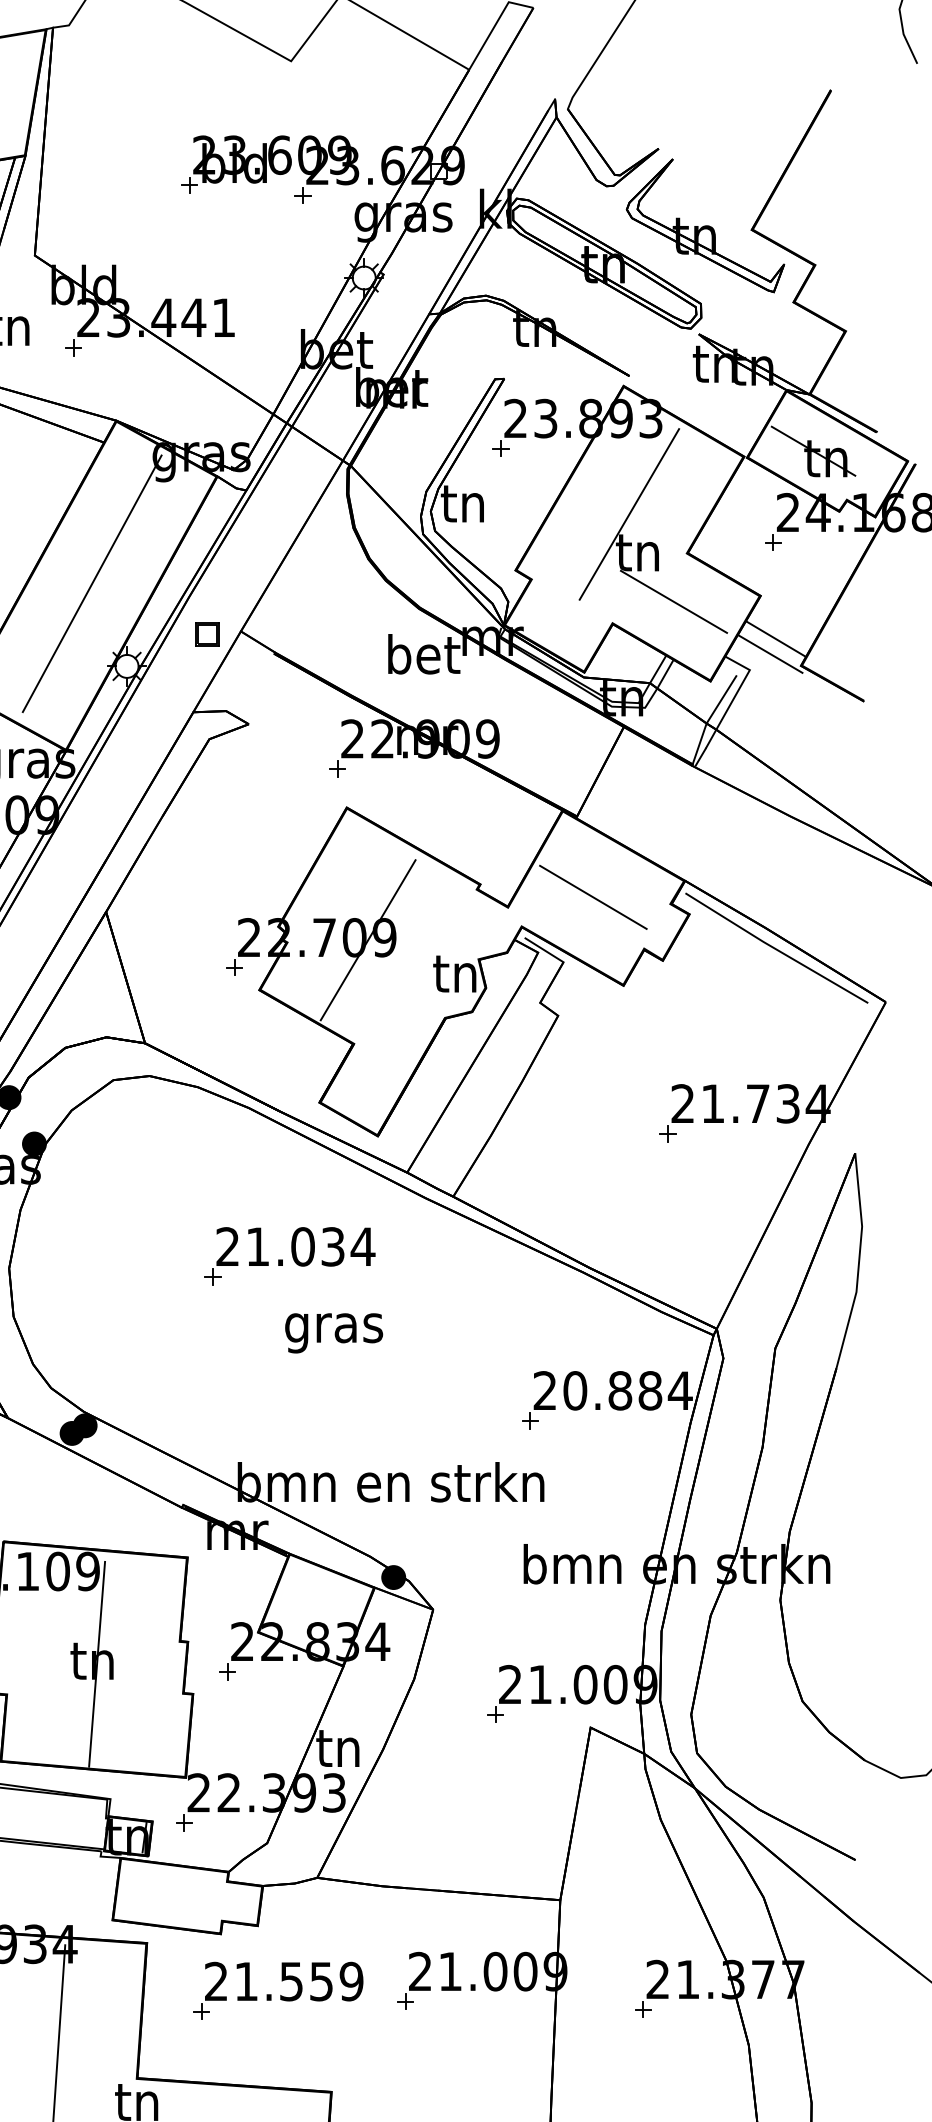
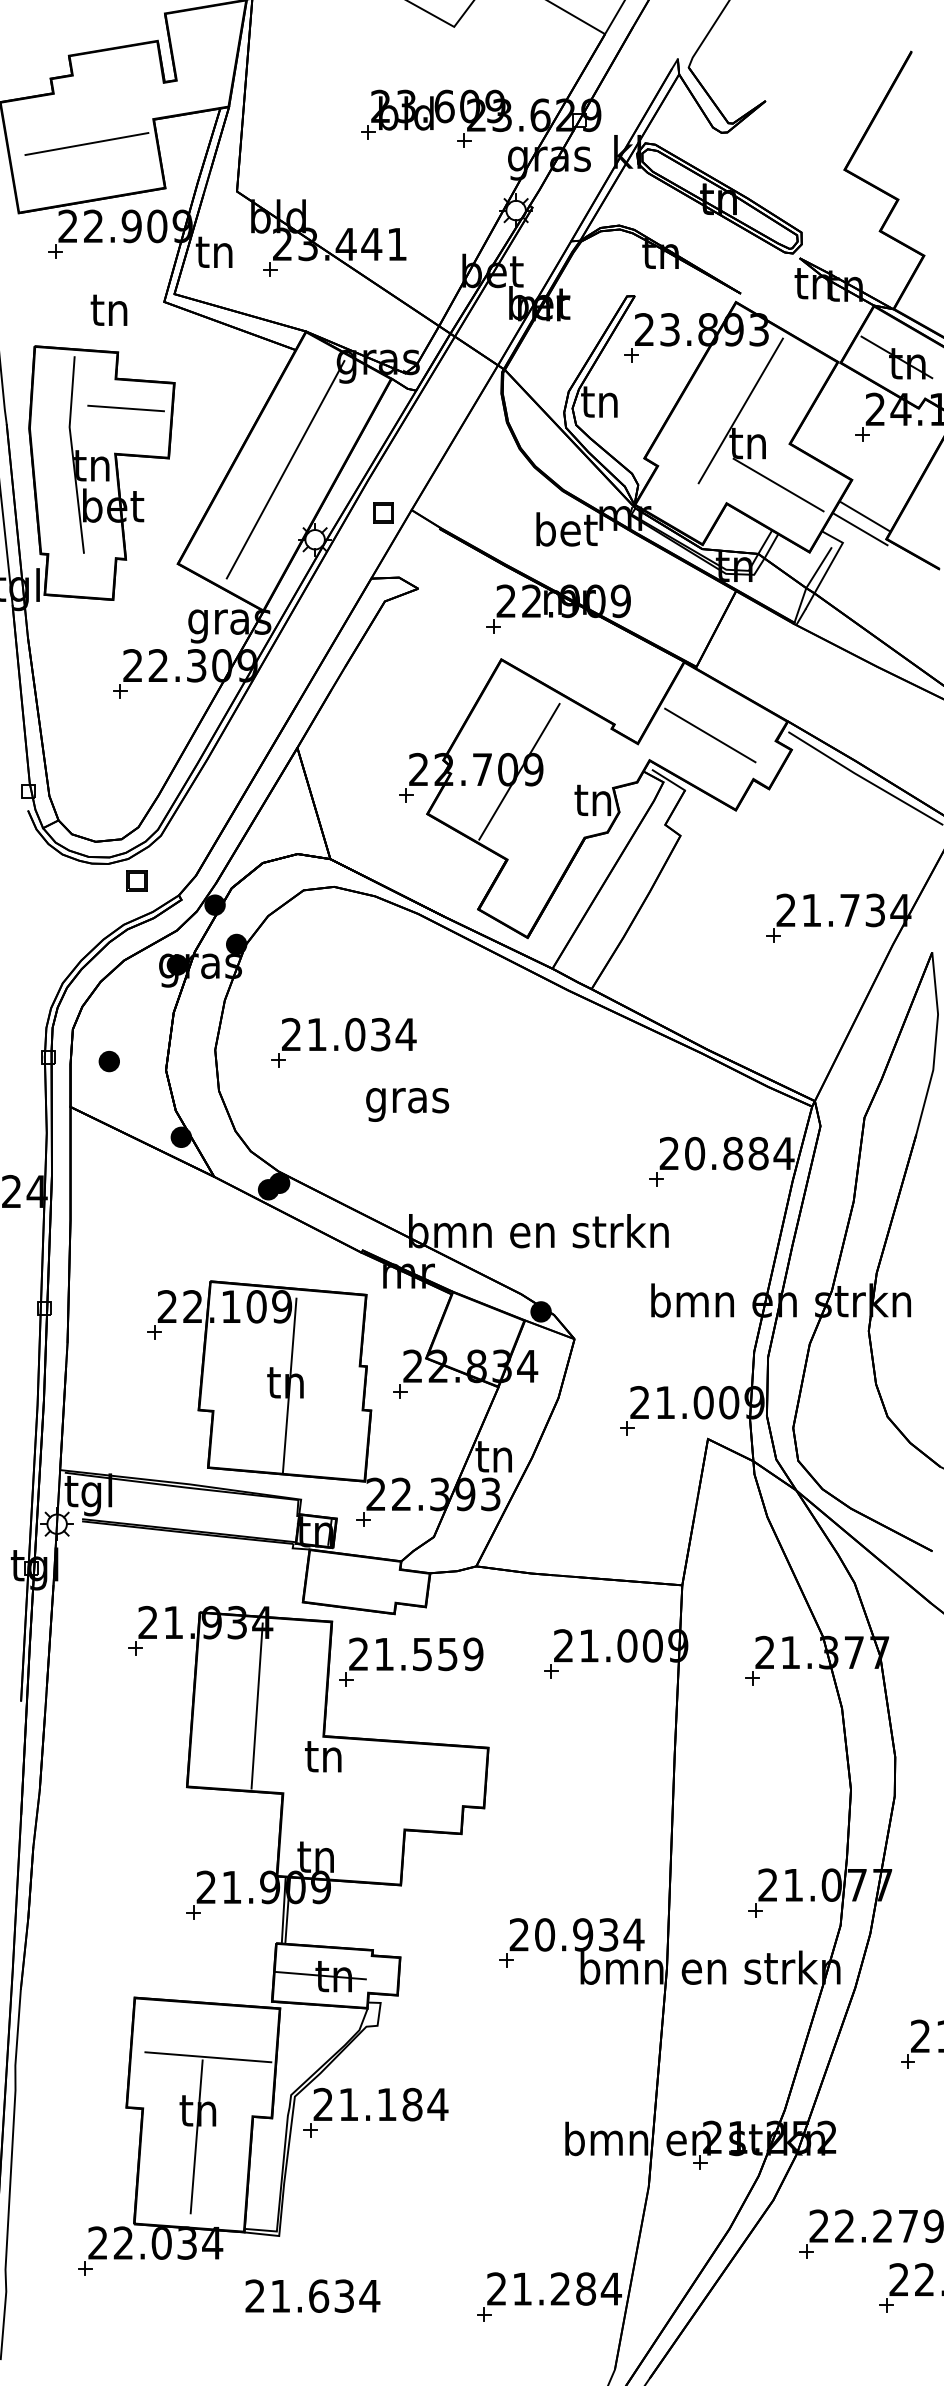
part: (704, 225) -> (804, 166), removed
part: (289, 1256) -> (343, 1042), moved
text: (333, 1332) -> (407, 1104), moved
part: (278, 1990) -> (411, 1661), moved

